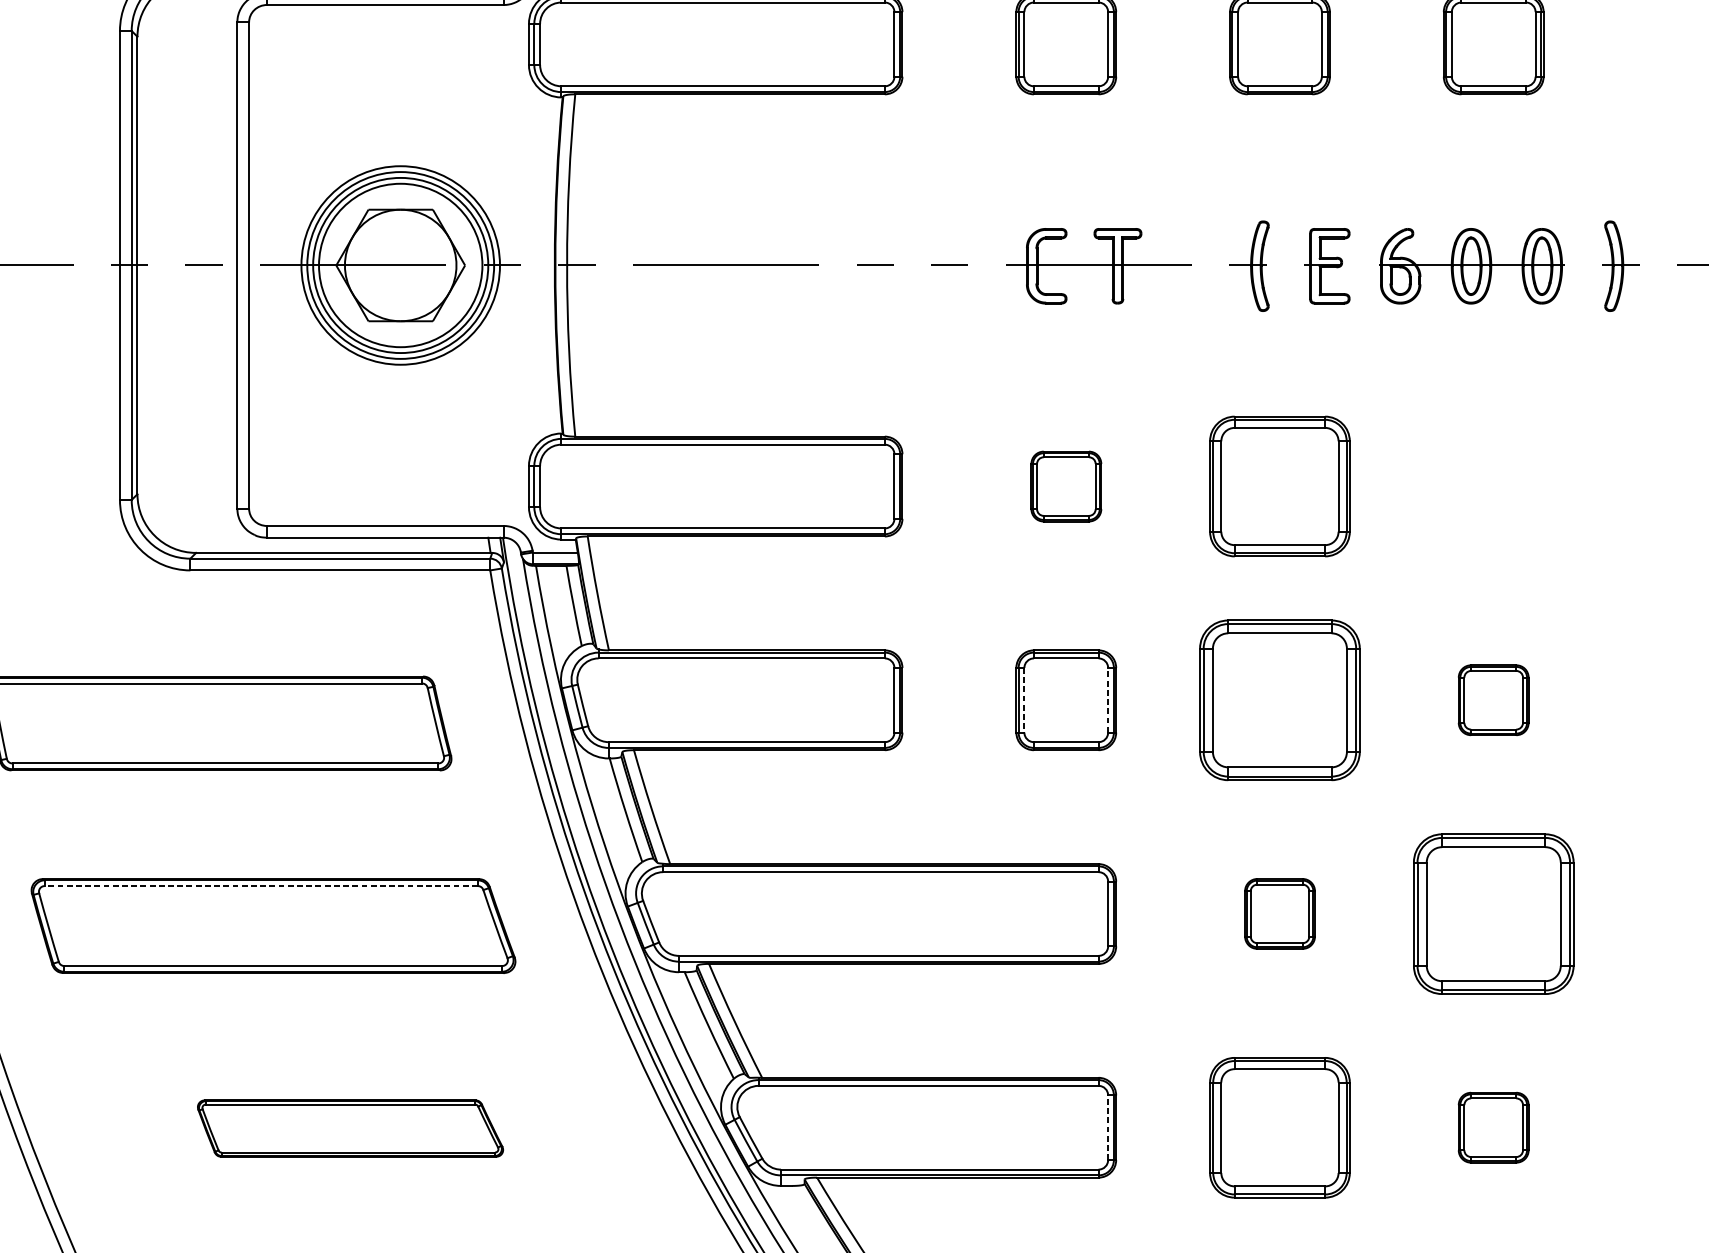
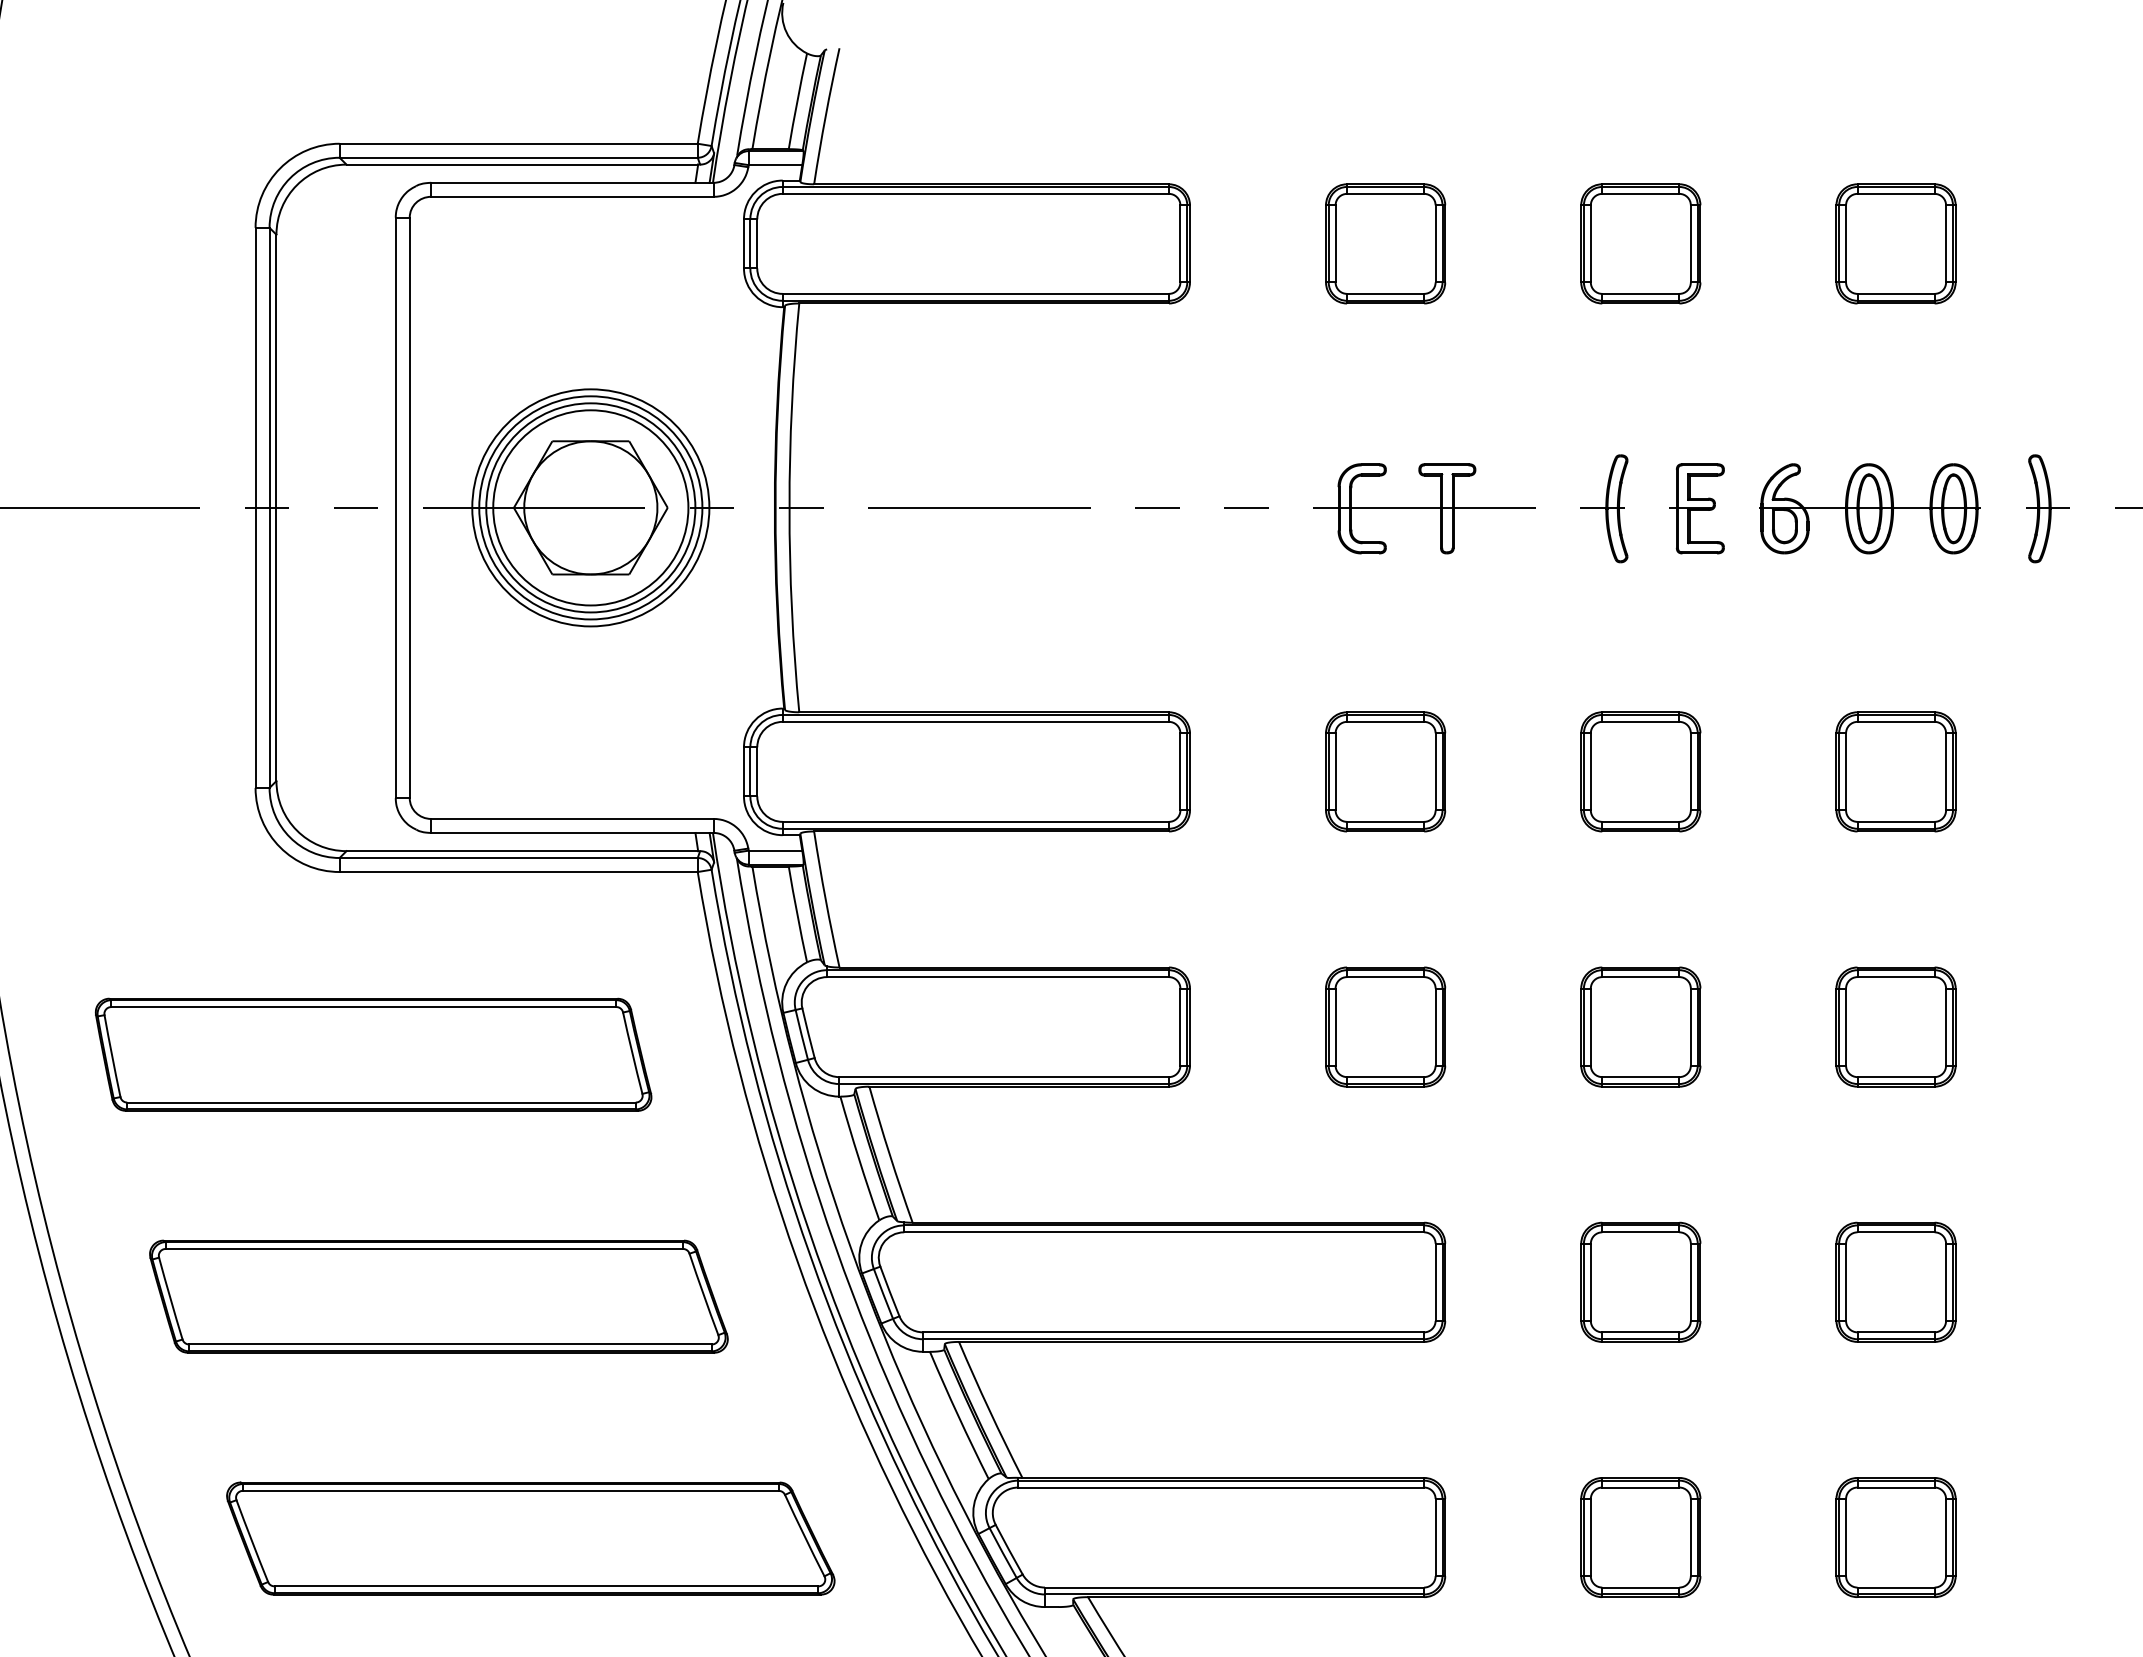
part: (1066, 486) -> (1385, 771), size x1.43
part: (1279, 486) -> (1640, 771), size x0.71
part: (1493, 486) -> (1895, 771), added
part: (1279, 699) -> (1640, 1026), size x0.62
part: (1493, 699) -> (1895, 1026), size x1.43
line: (1024, 700) -> (1335, 1027), dashed -> solid
line: (1108, 700) -> (1435, 1027), dashed -> solid
line: (261, 885) -> (424, 1248), dashed -> solid
part: (1279, 913) -> (1640, 1281), size x1.43
part: (1493, 913) -> (1895, 1281), size x0.62
line: (1108, 1127) -> (1435, 1537), dashed -> solid
part: (1279, 1127) -> (1640, 1537), size x0.71
part: (1493, 1127) -> (1895, 1537), size x1.43
part: (350, 1128) -> (530, 1538), size x1.67

